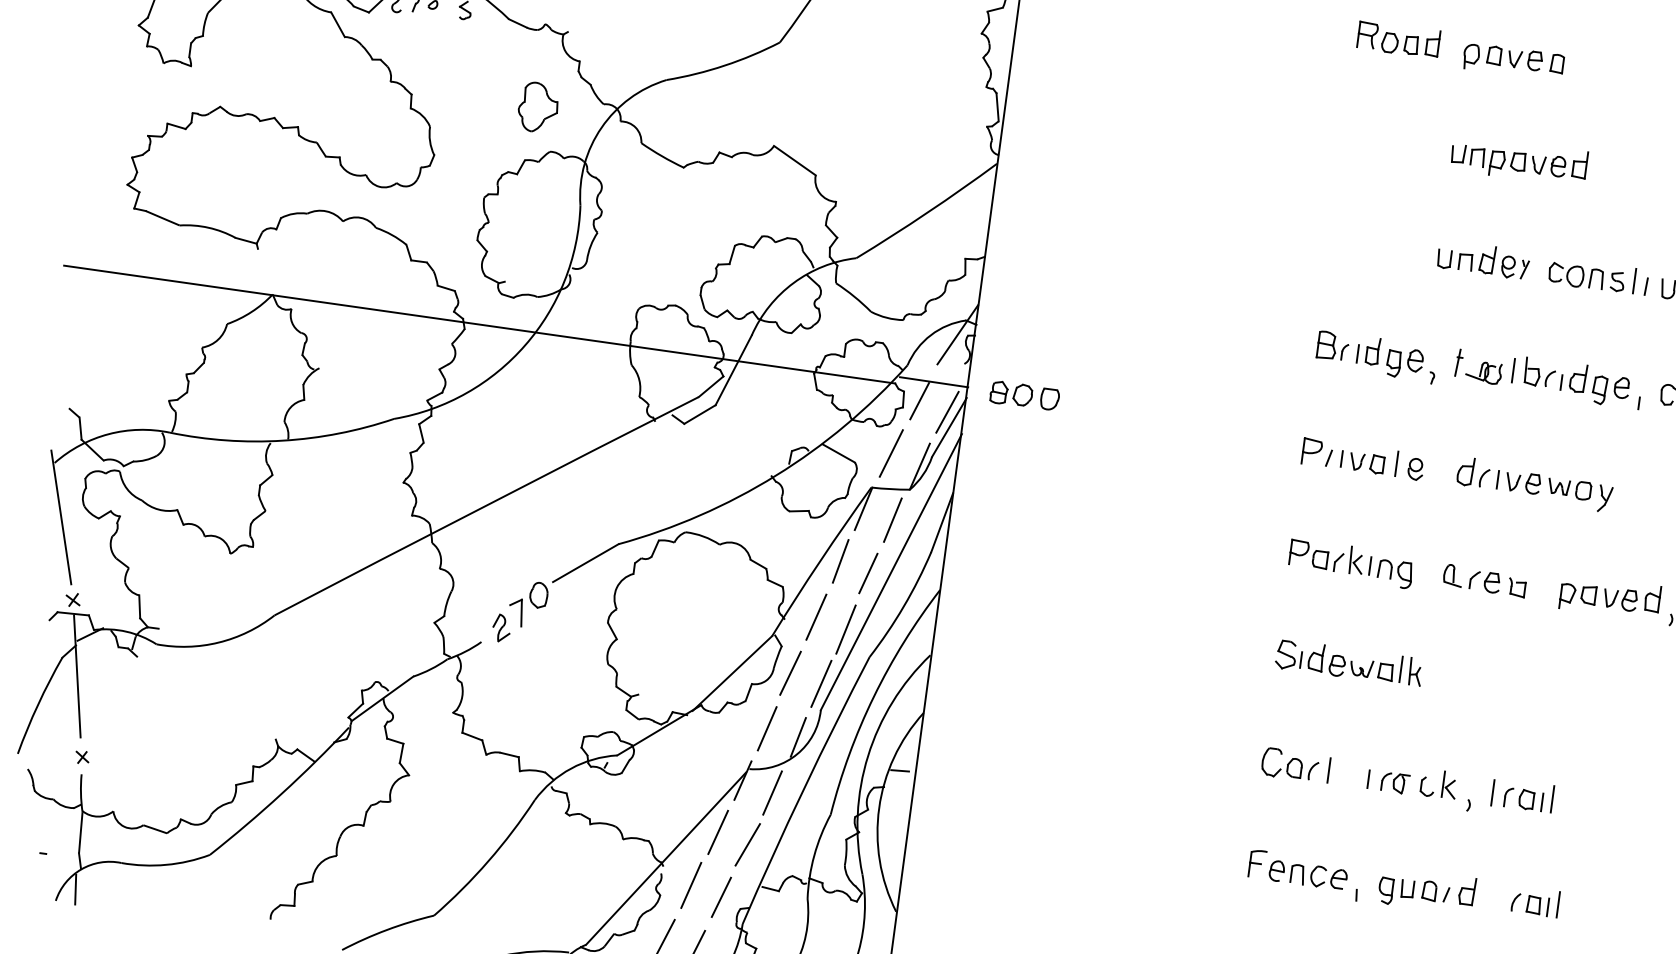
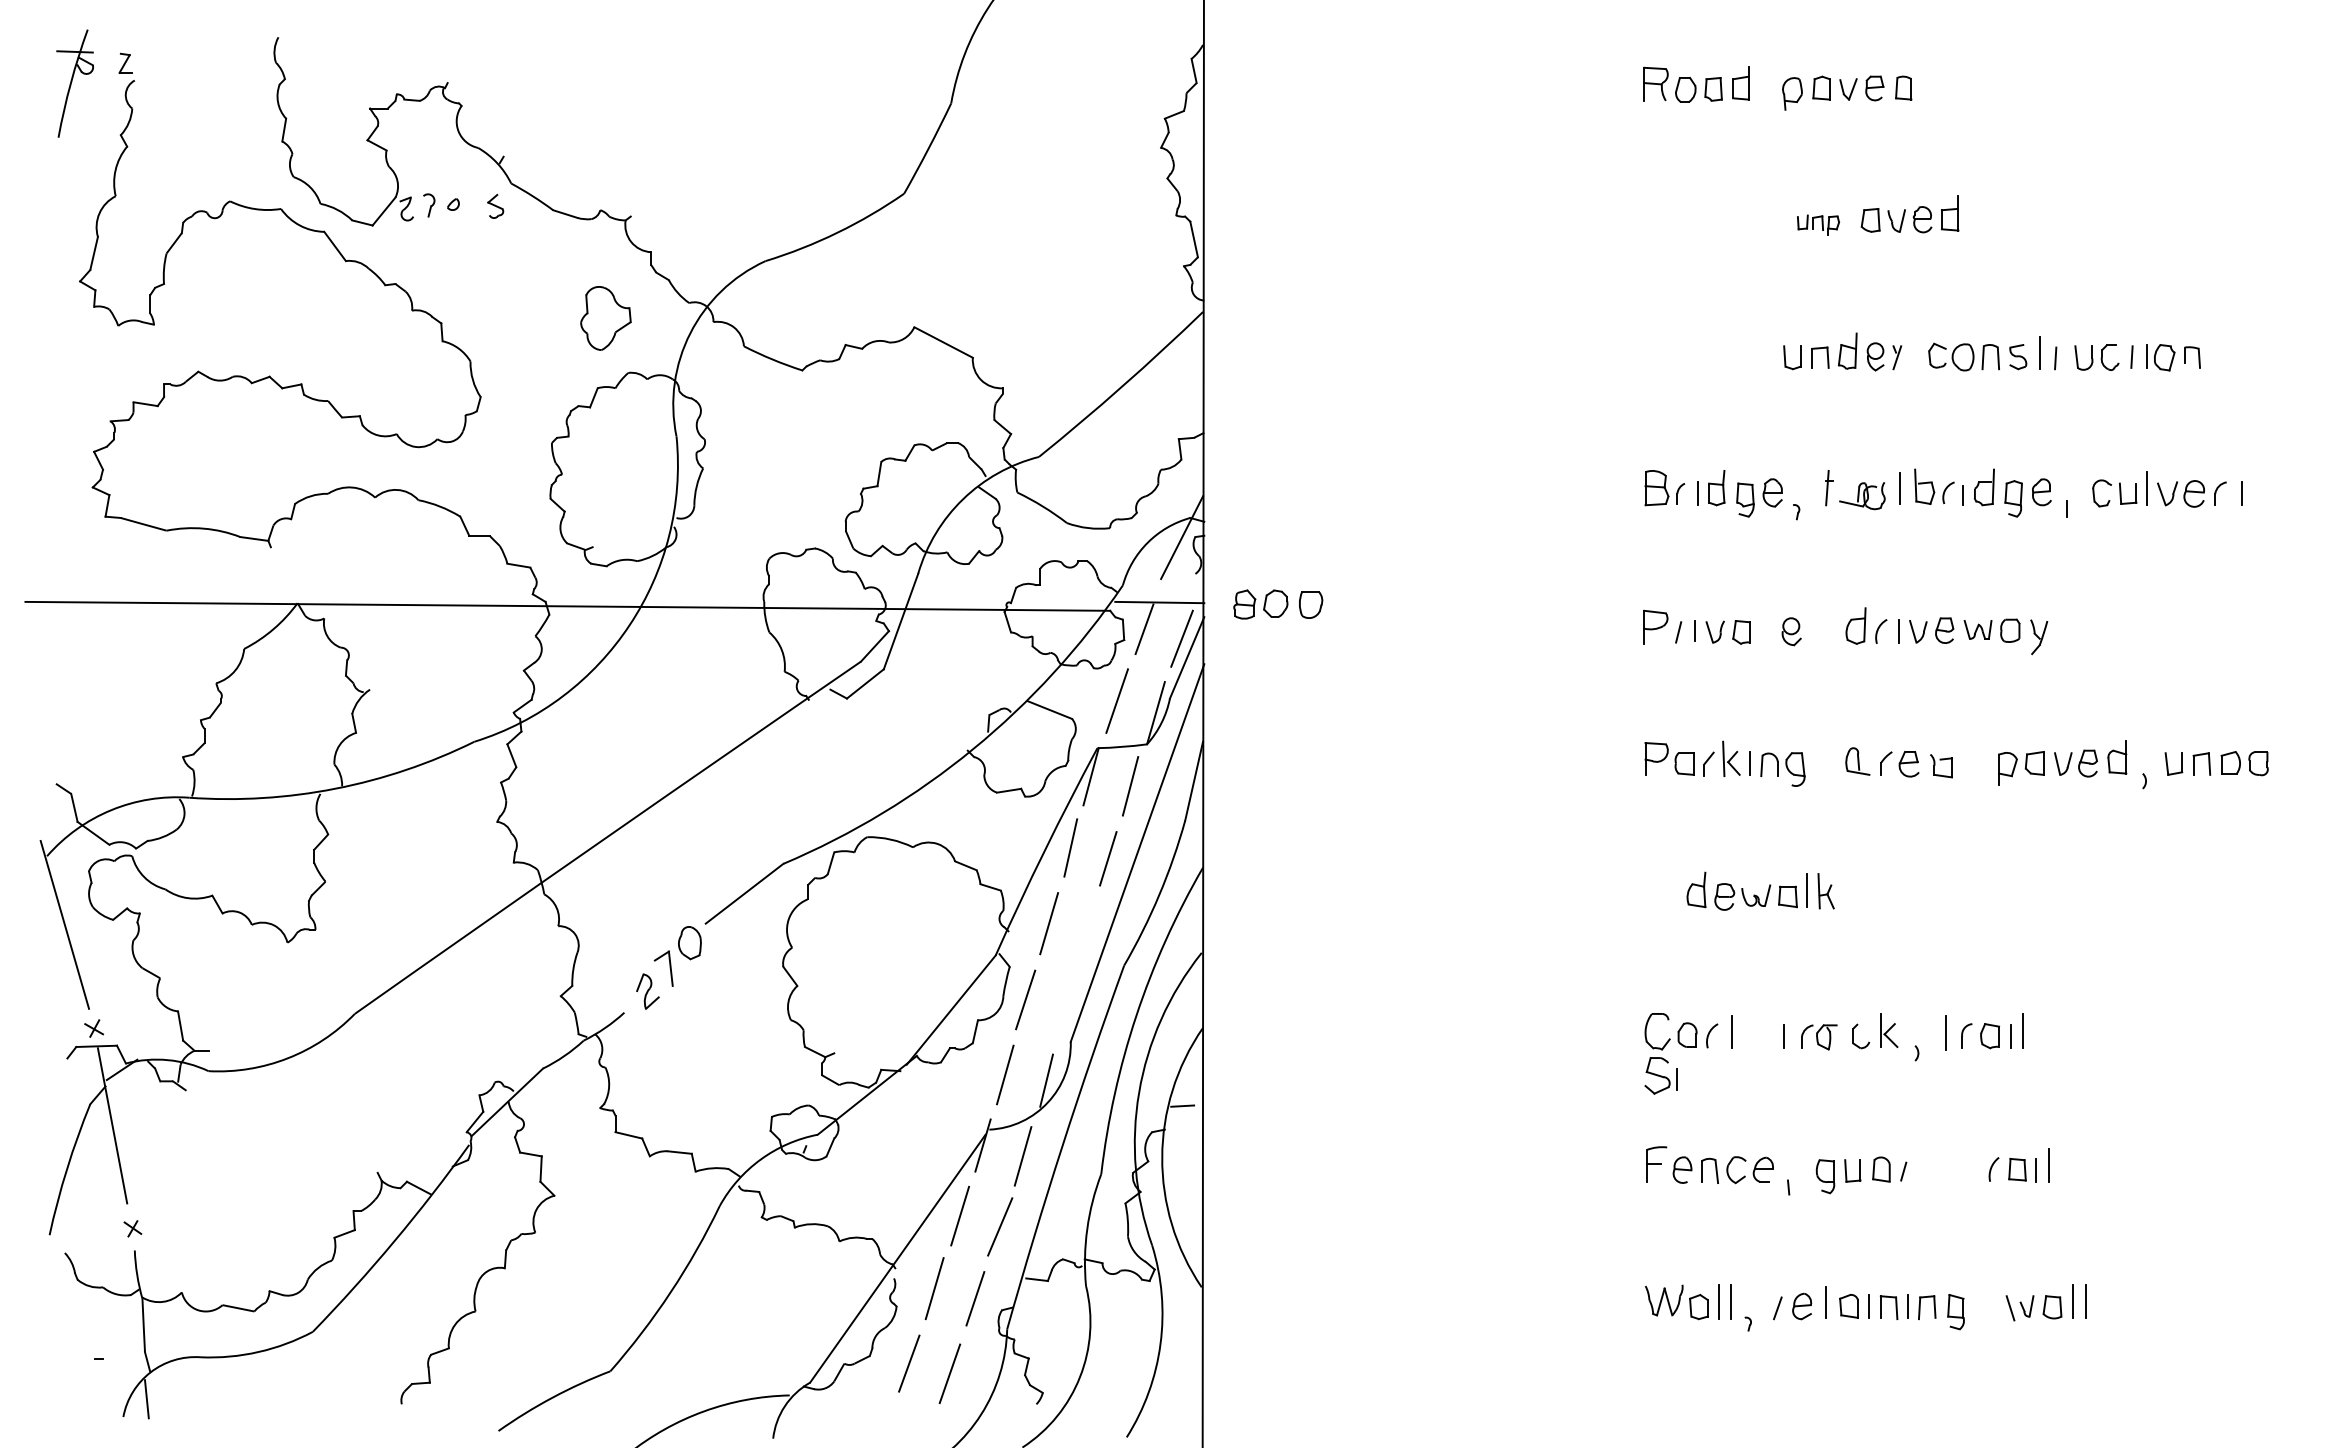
part: (1477, 160) -> (1818, 225), size x0.6
line: (1396, 463) -> (1766, 627), removed
line: (845, 629) -> (1088, 934), removed
part: (1288, 655) -> (1660, 1075), moved
line: (821, 684) -> (1066, 1008), removed
part: (1467, 891) -> (1929, 1163), removed

